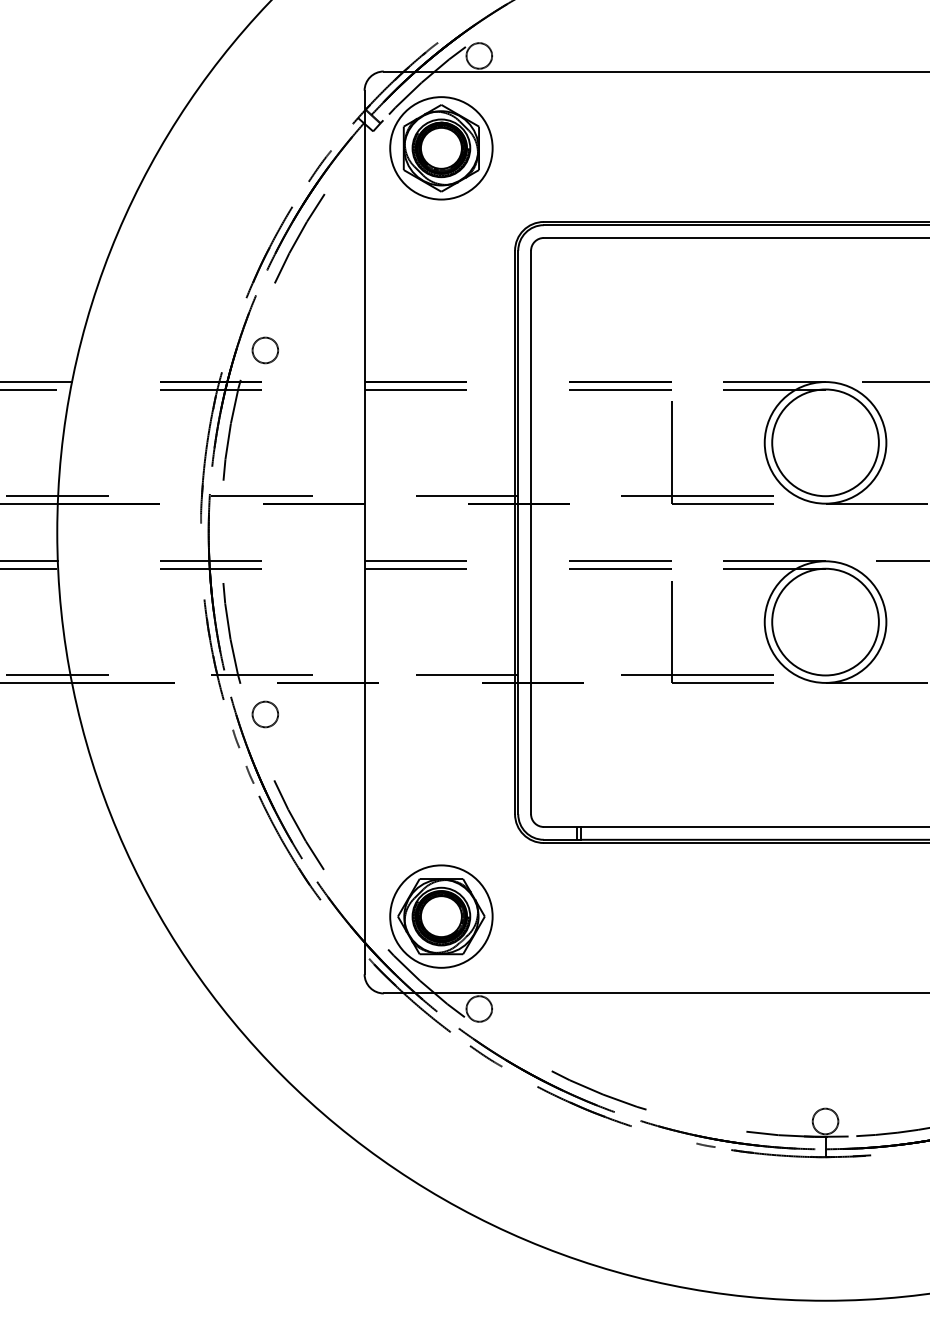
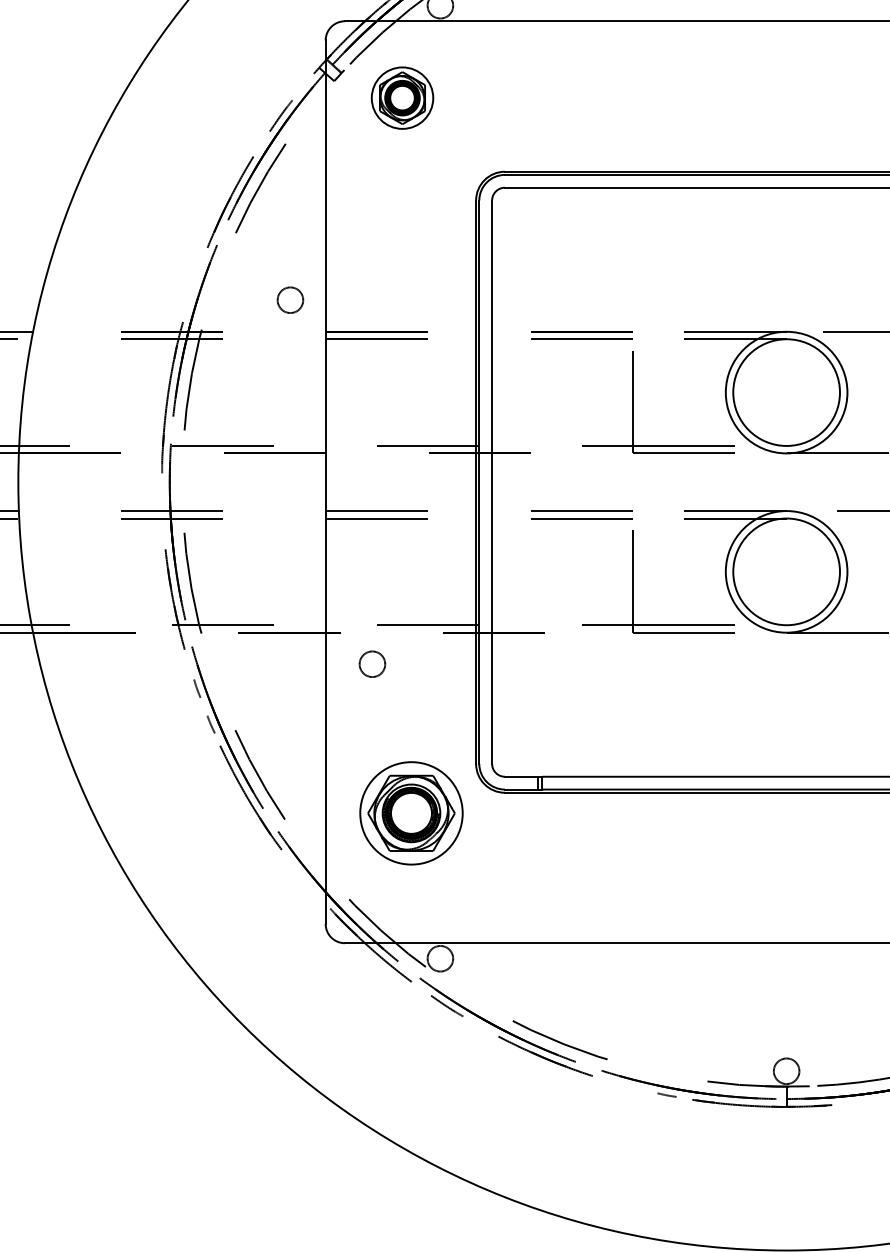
part: (441, 148) -> (402, 98), size x0.6
circle: (265, 350) -> (290, 300), moved
circle: (265, 714) -> (372, 664), moved
part: (441, 916) -> (411, 813), moved

